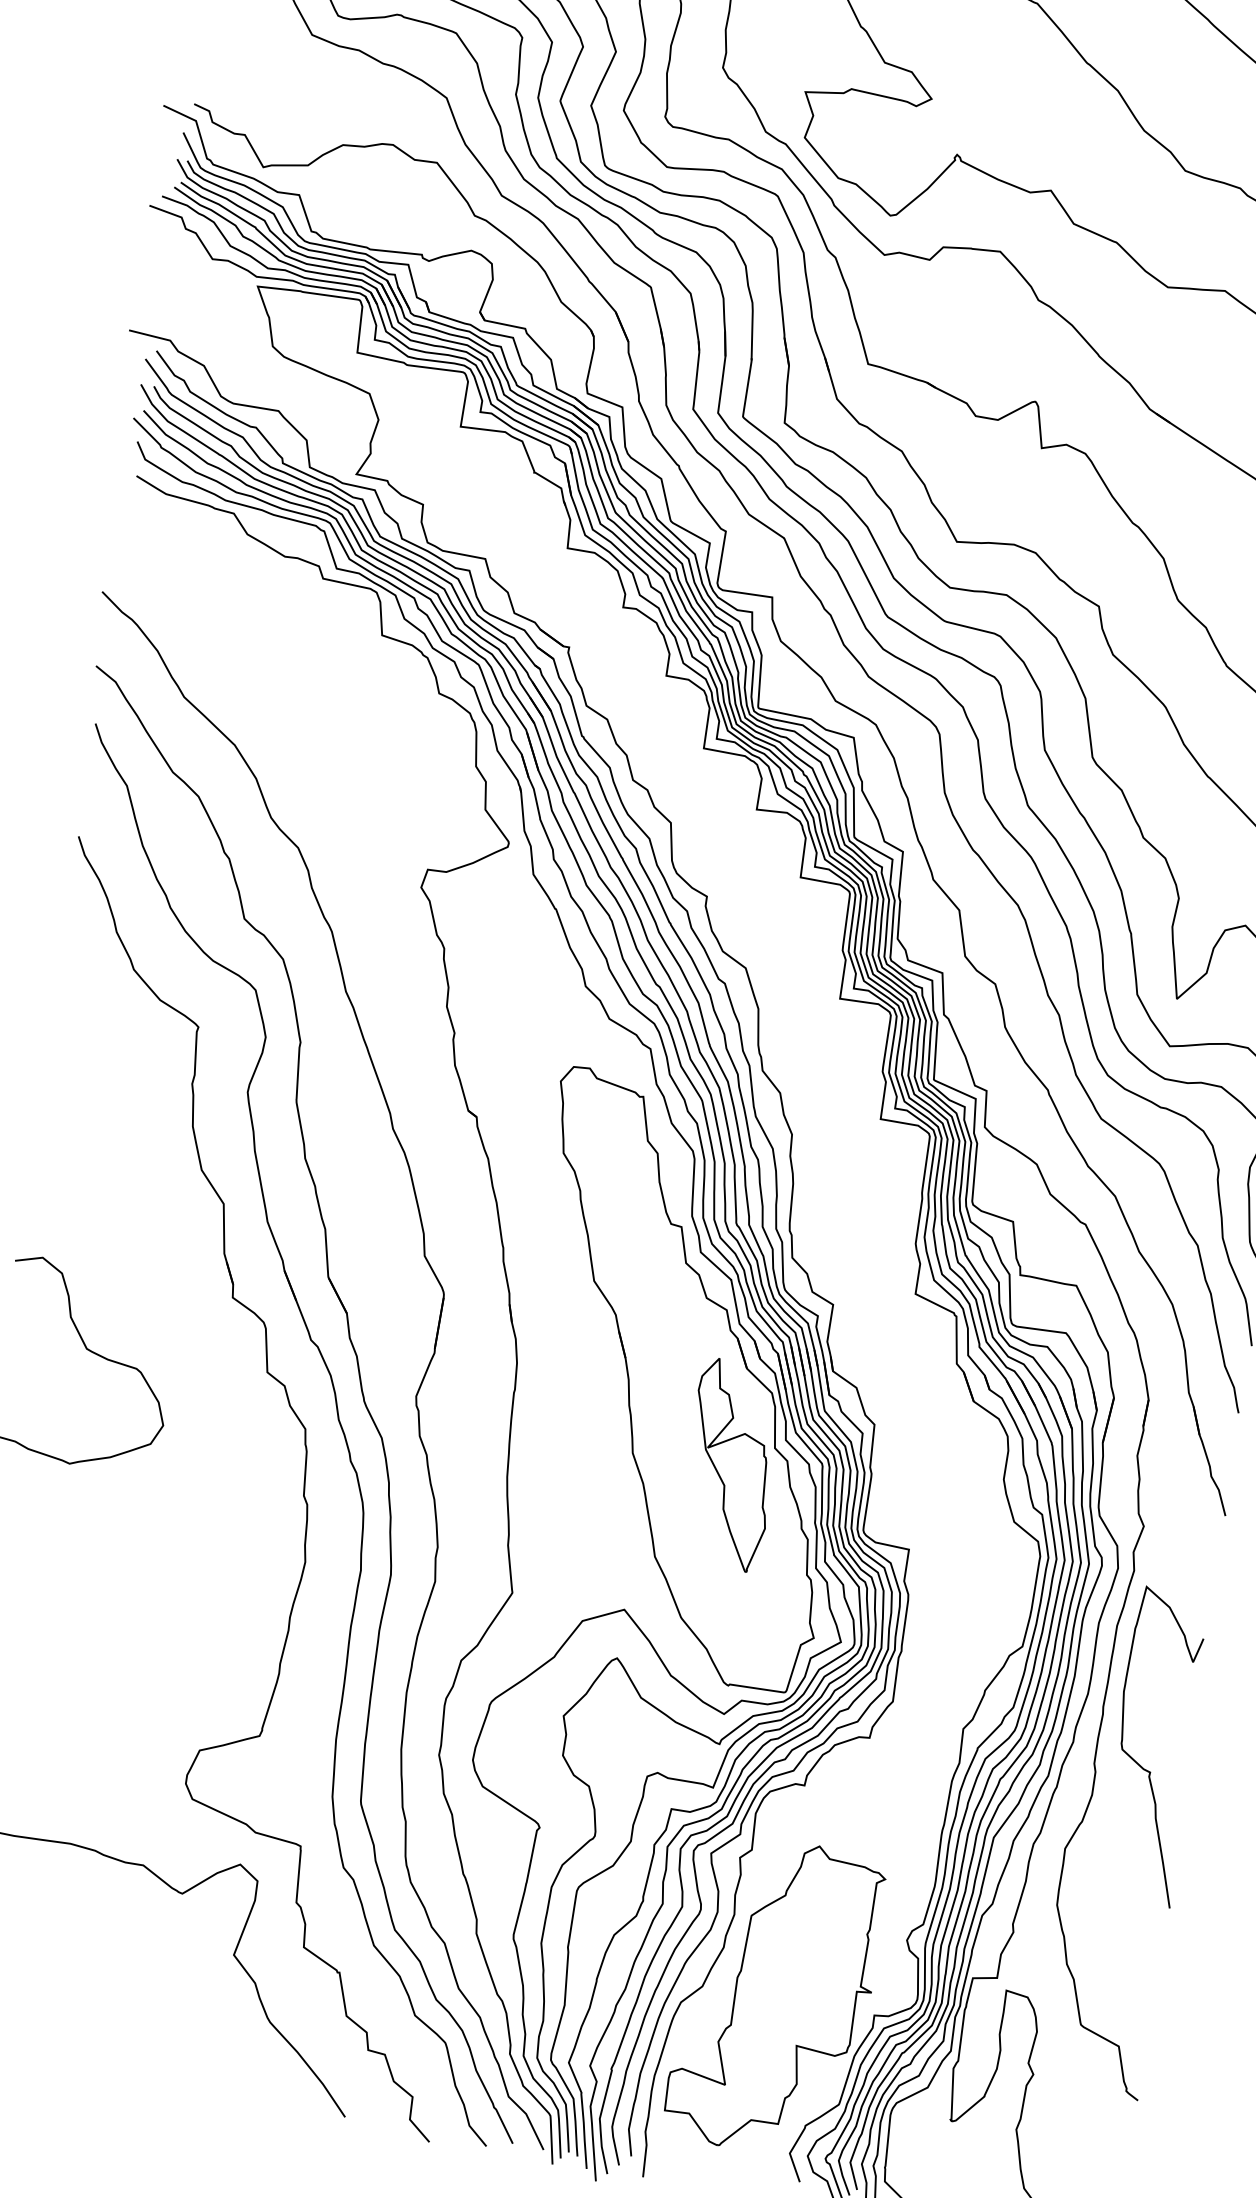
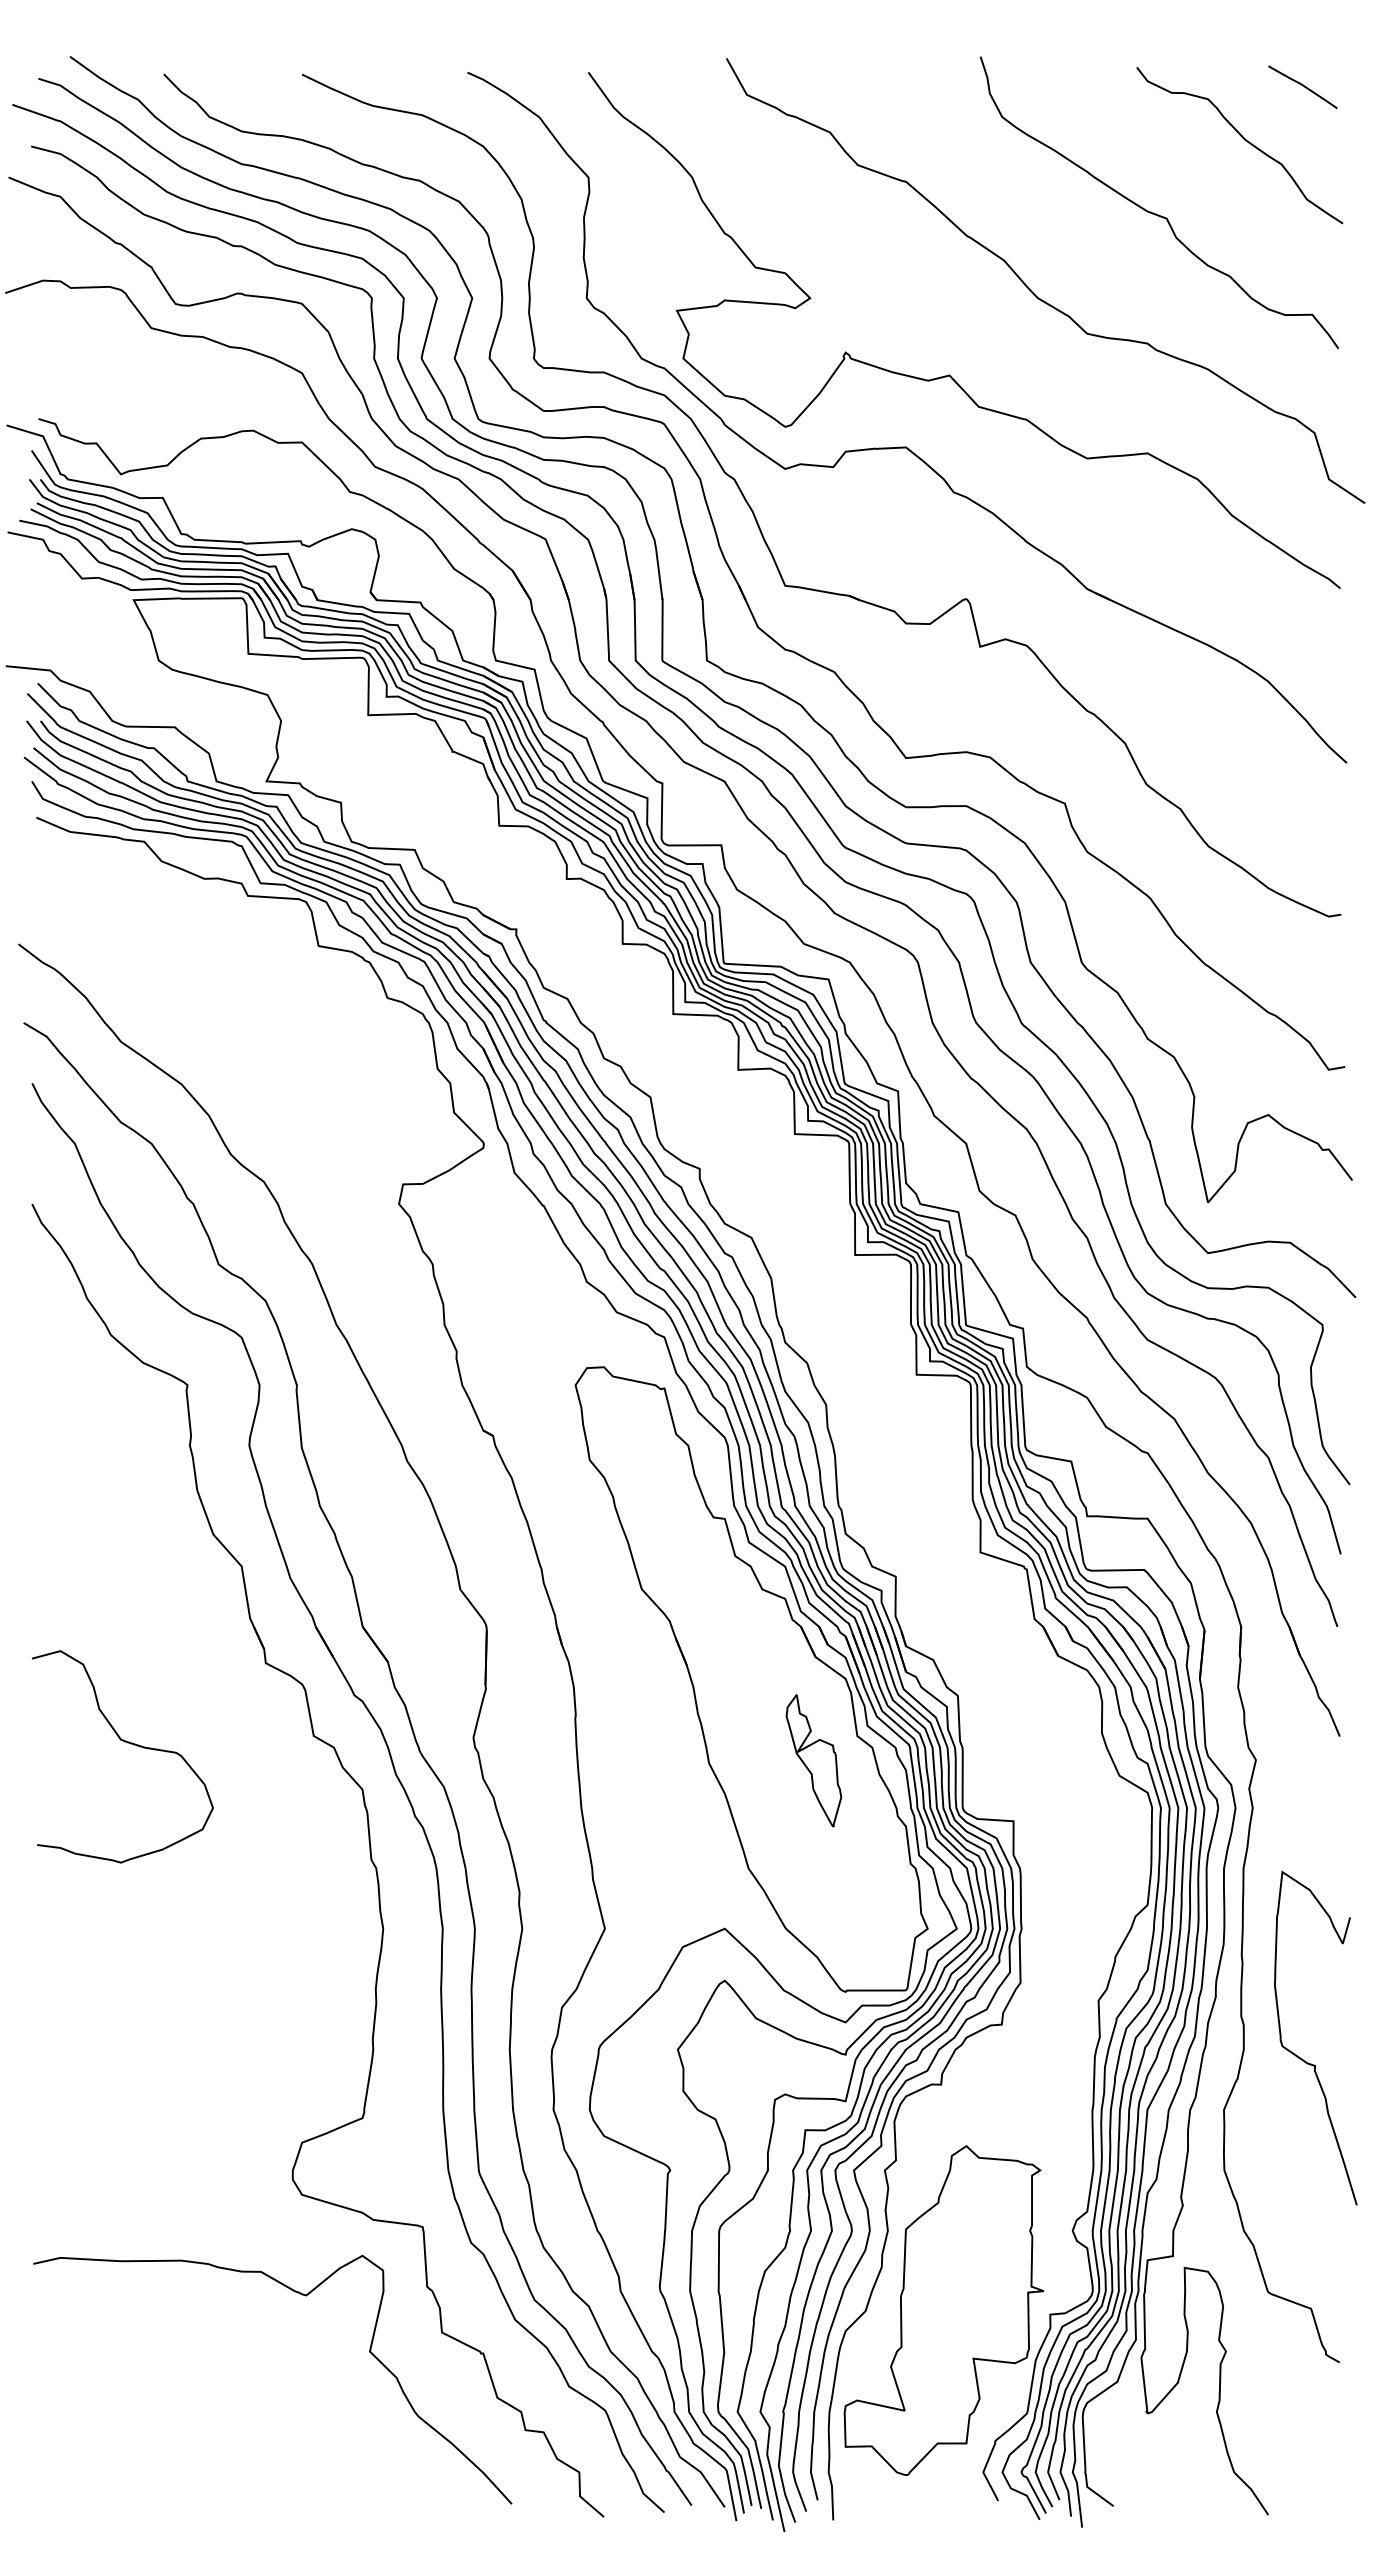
part: (730, 1464) -> (813, 1760), size x0.6
curve: (1139, 1763) -> (1302, 2058), moved

